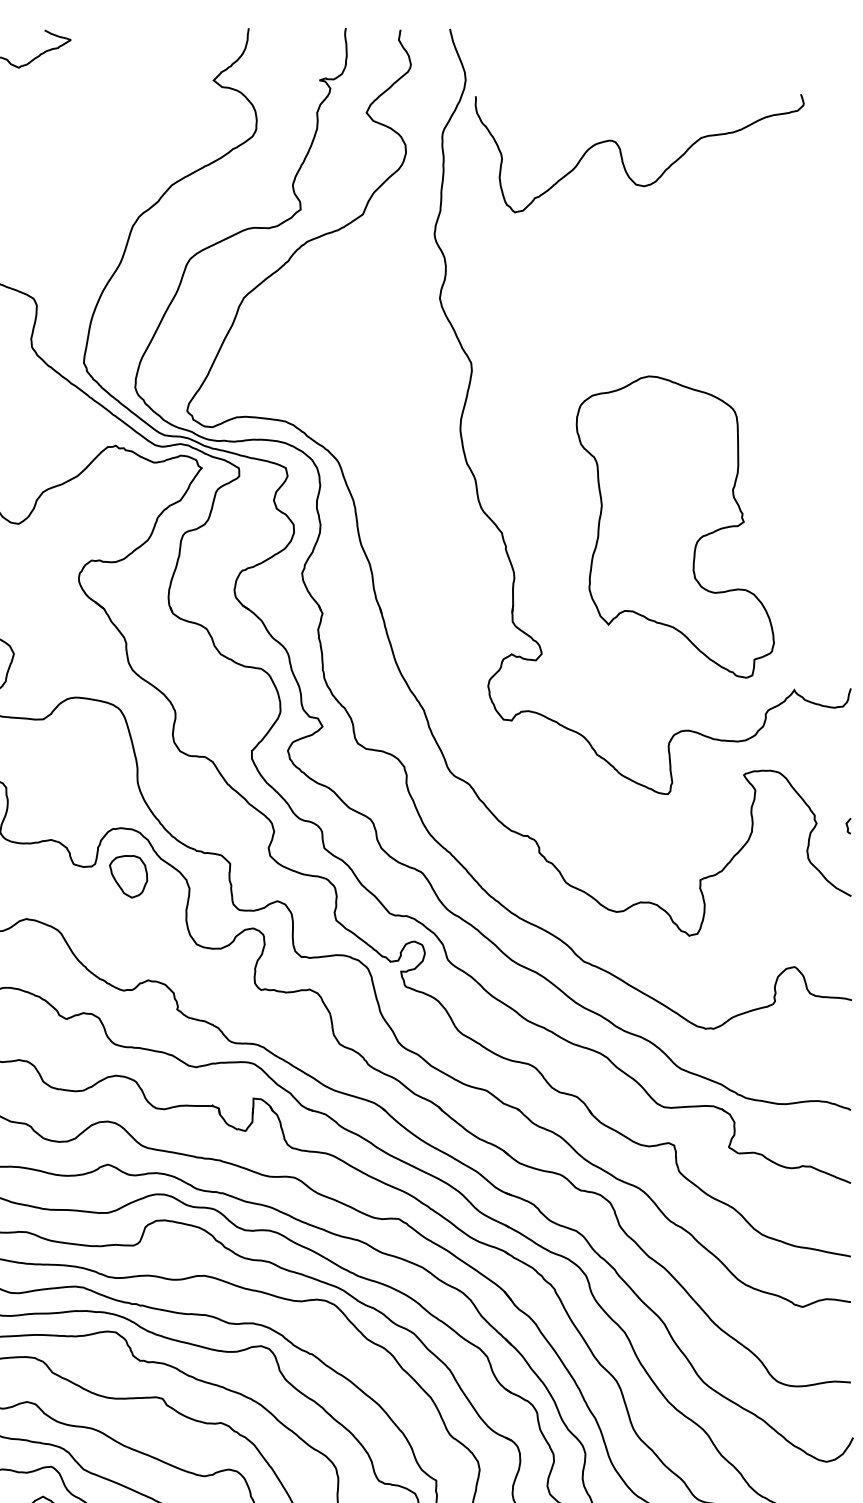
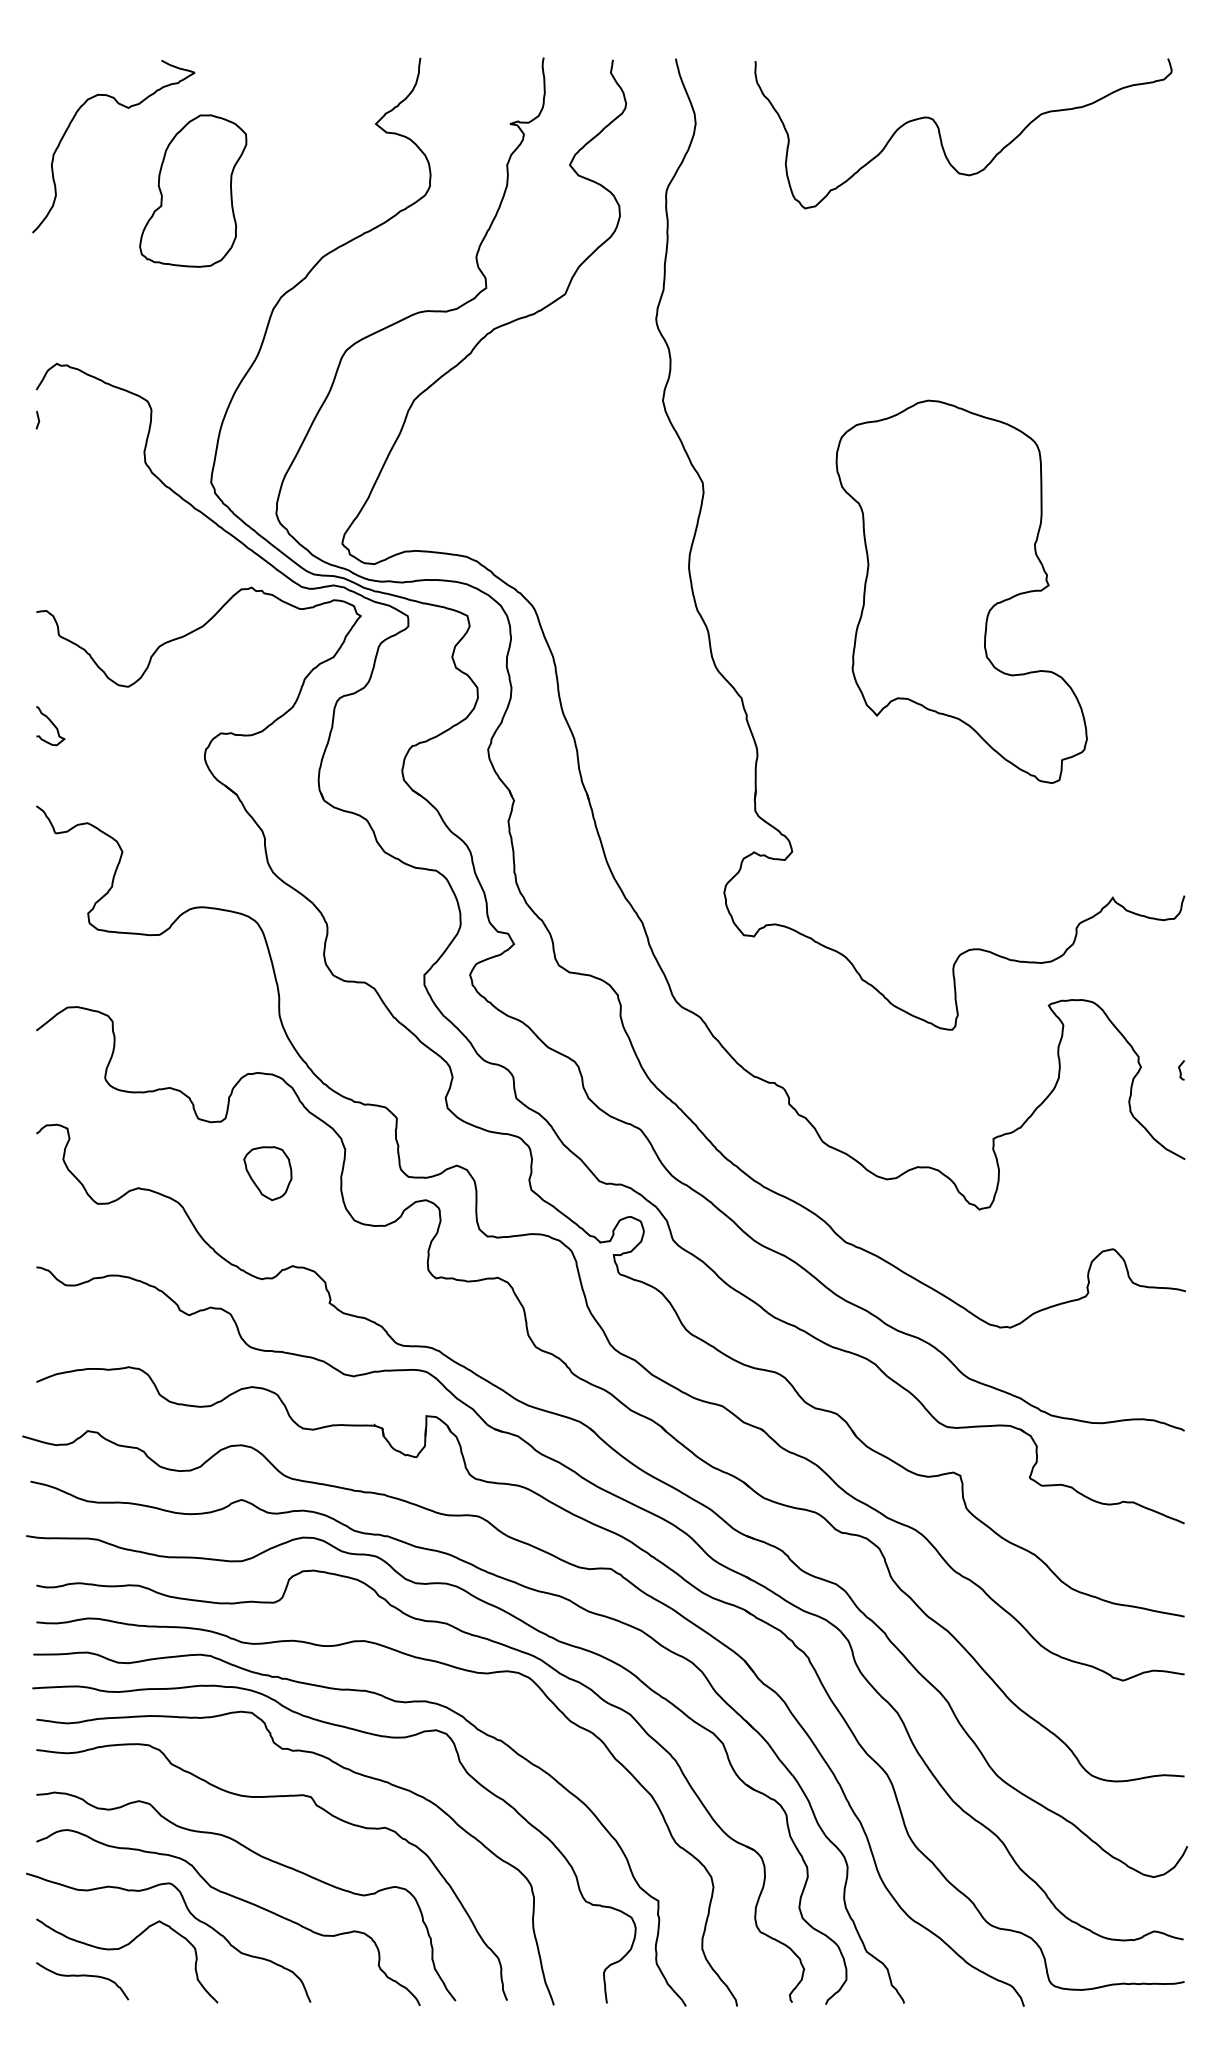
part: (69, 132) -> (193, 190), added
curve: (622, 156) -> (941, 137), moved
part: (675, 526) -> (961, 591), moved
part: (128, 876) -> (267, 1173), moved

